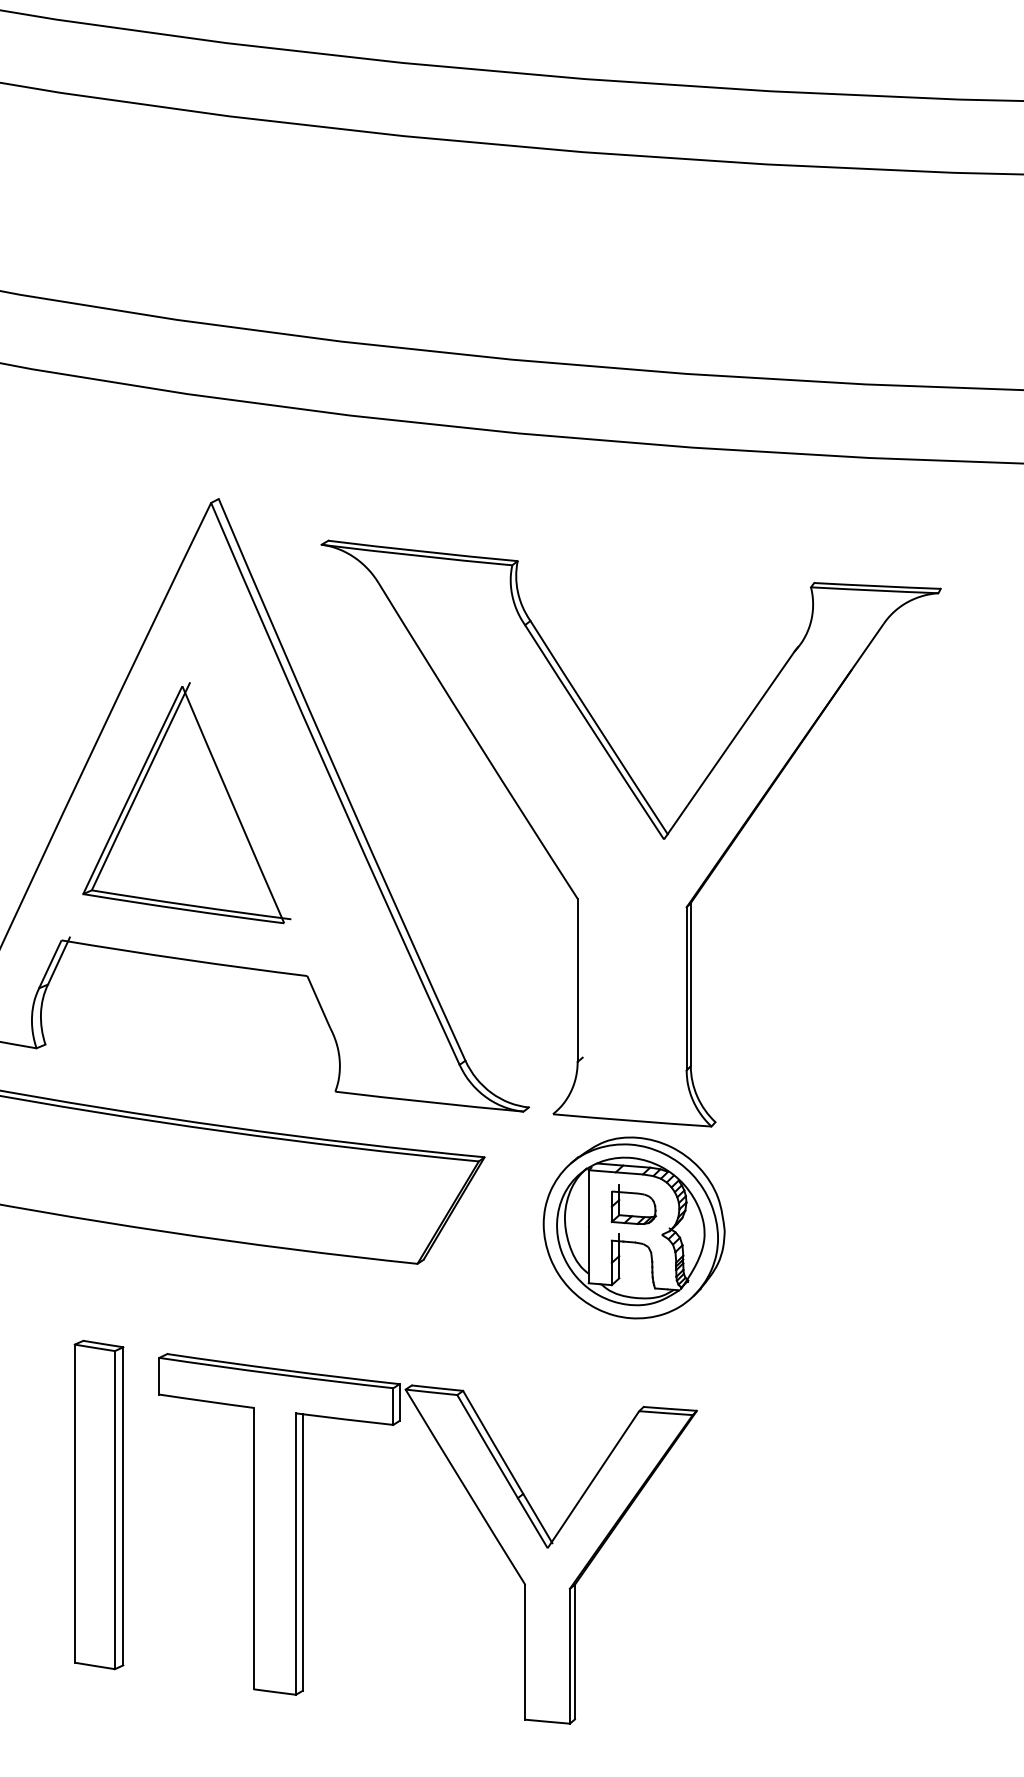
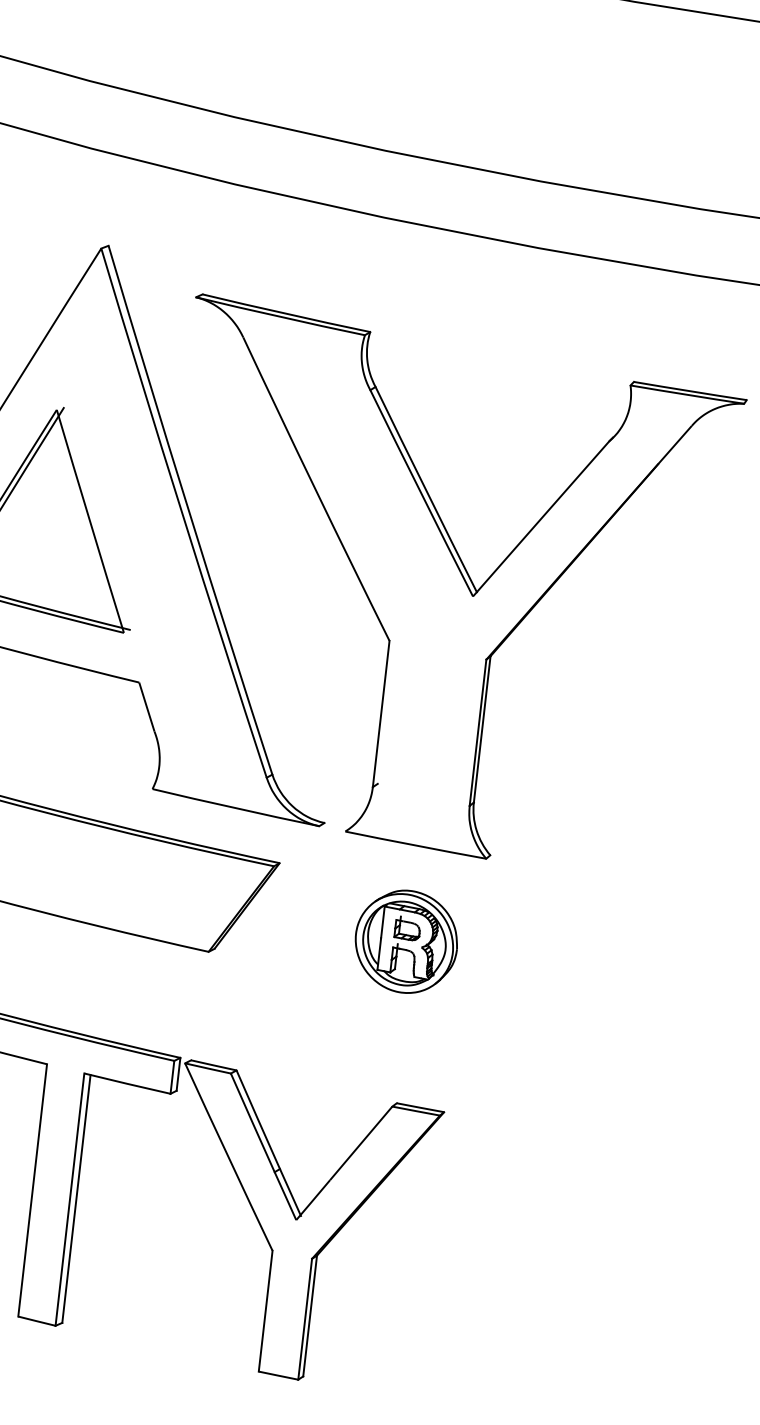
part: (633, 1227) -> (406, 941), size x0.62

